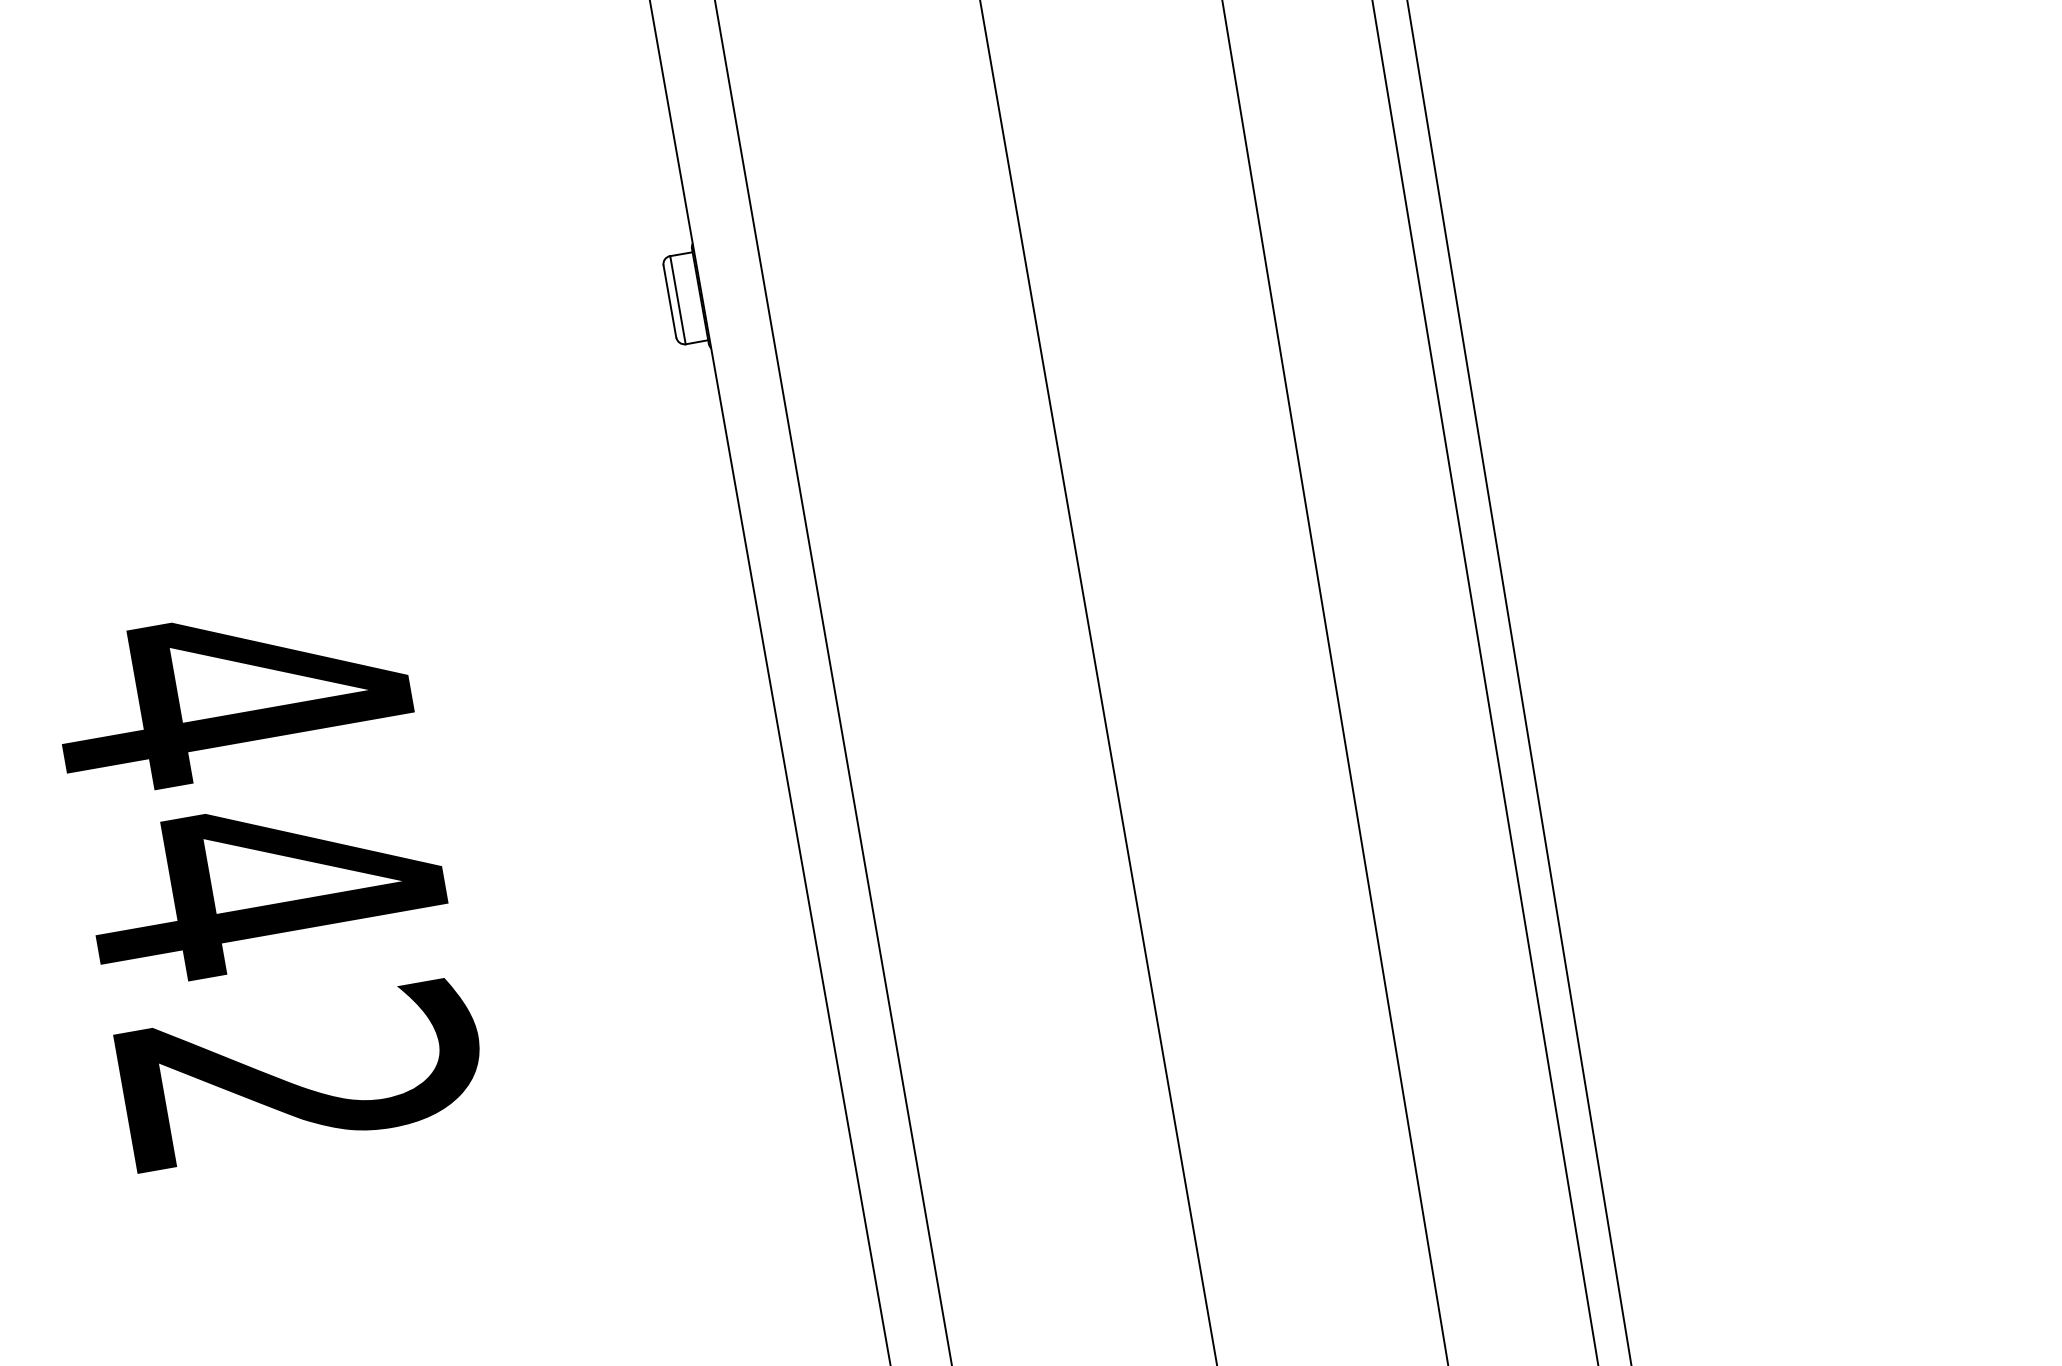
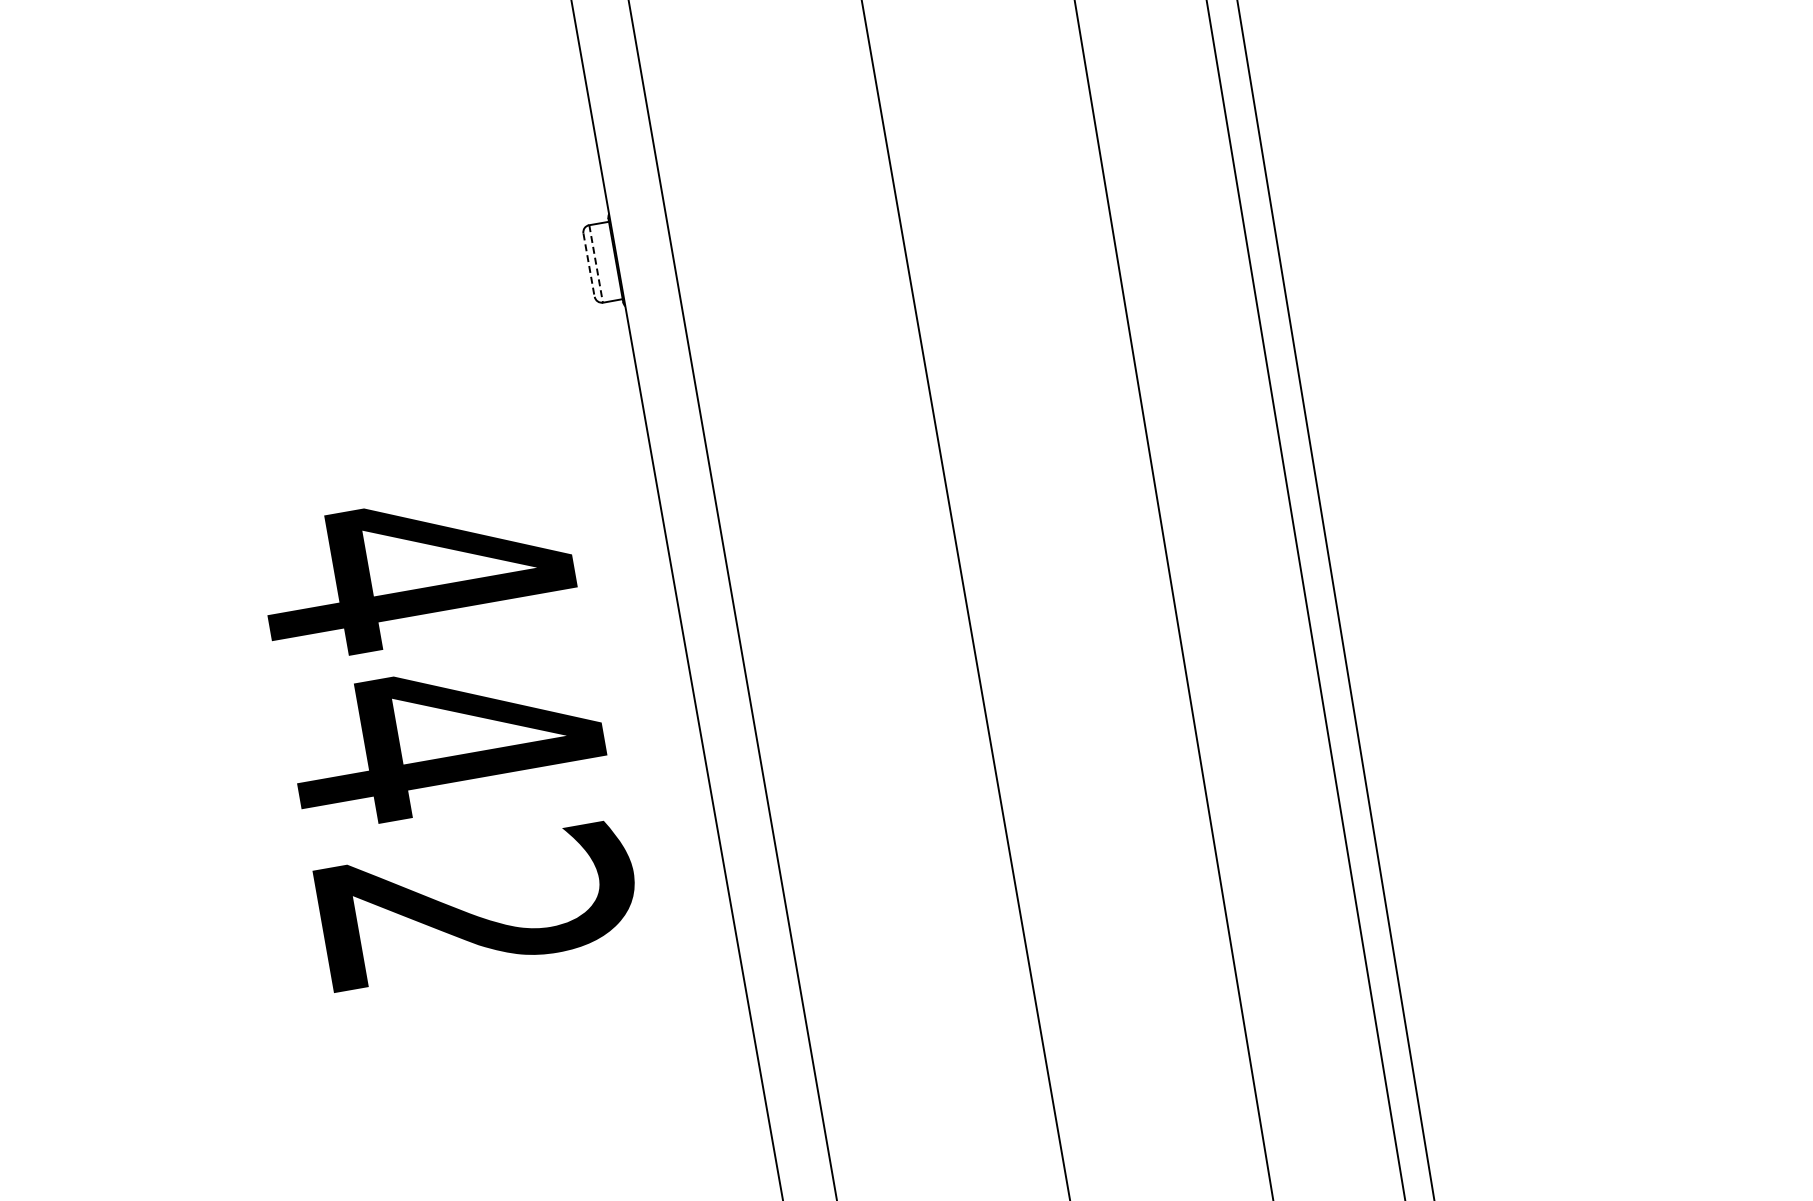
line: (678, 300) -> (596, 264), solid -> dashed
line: (670, 301) -> (589, 265), solid -> dashed
text: (270, 897) -> (450, 750), moved

